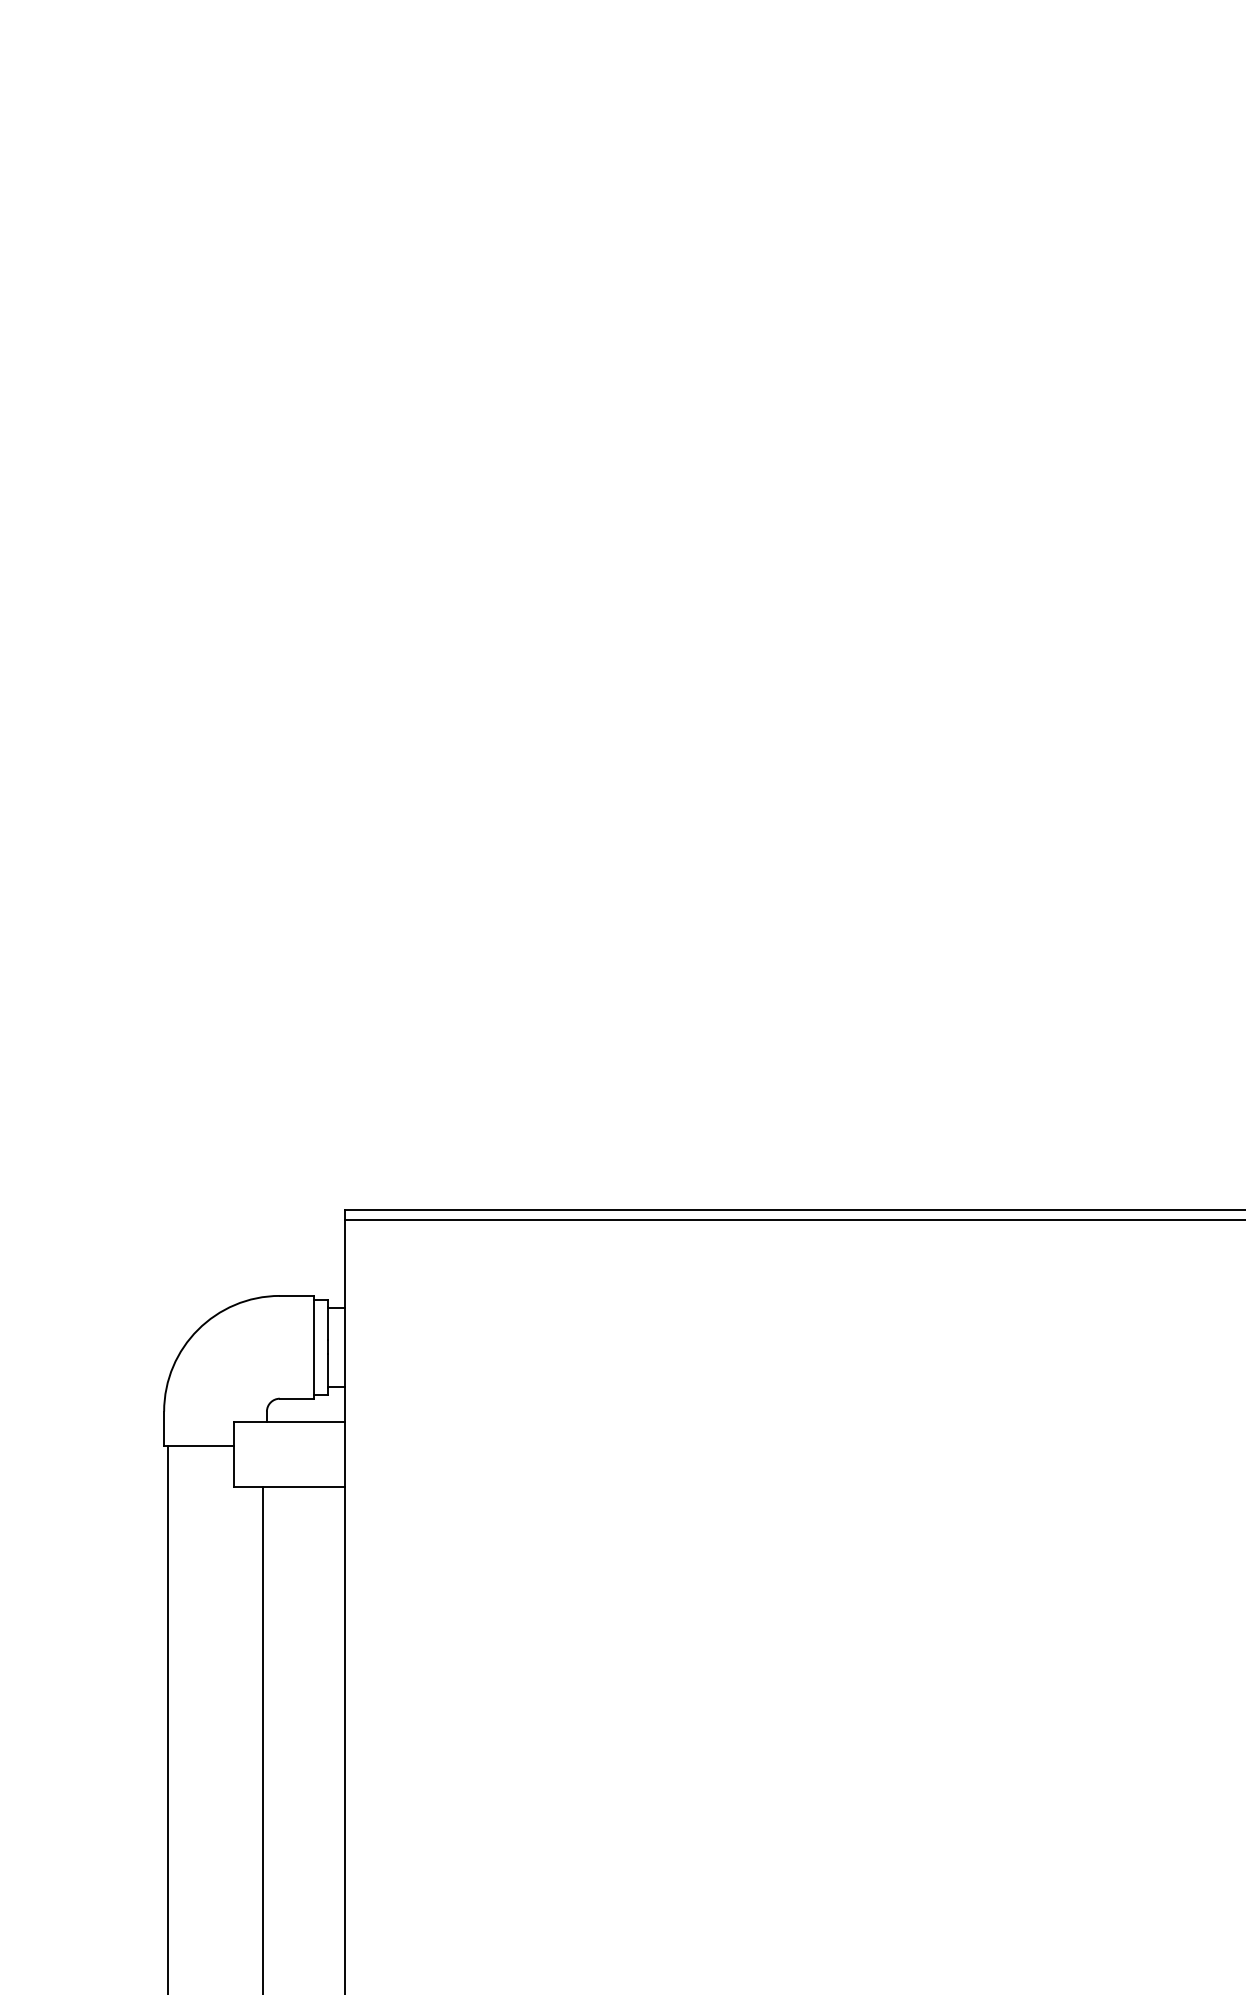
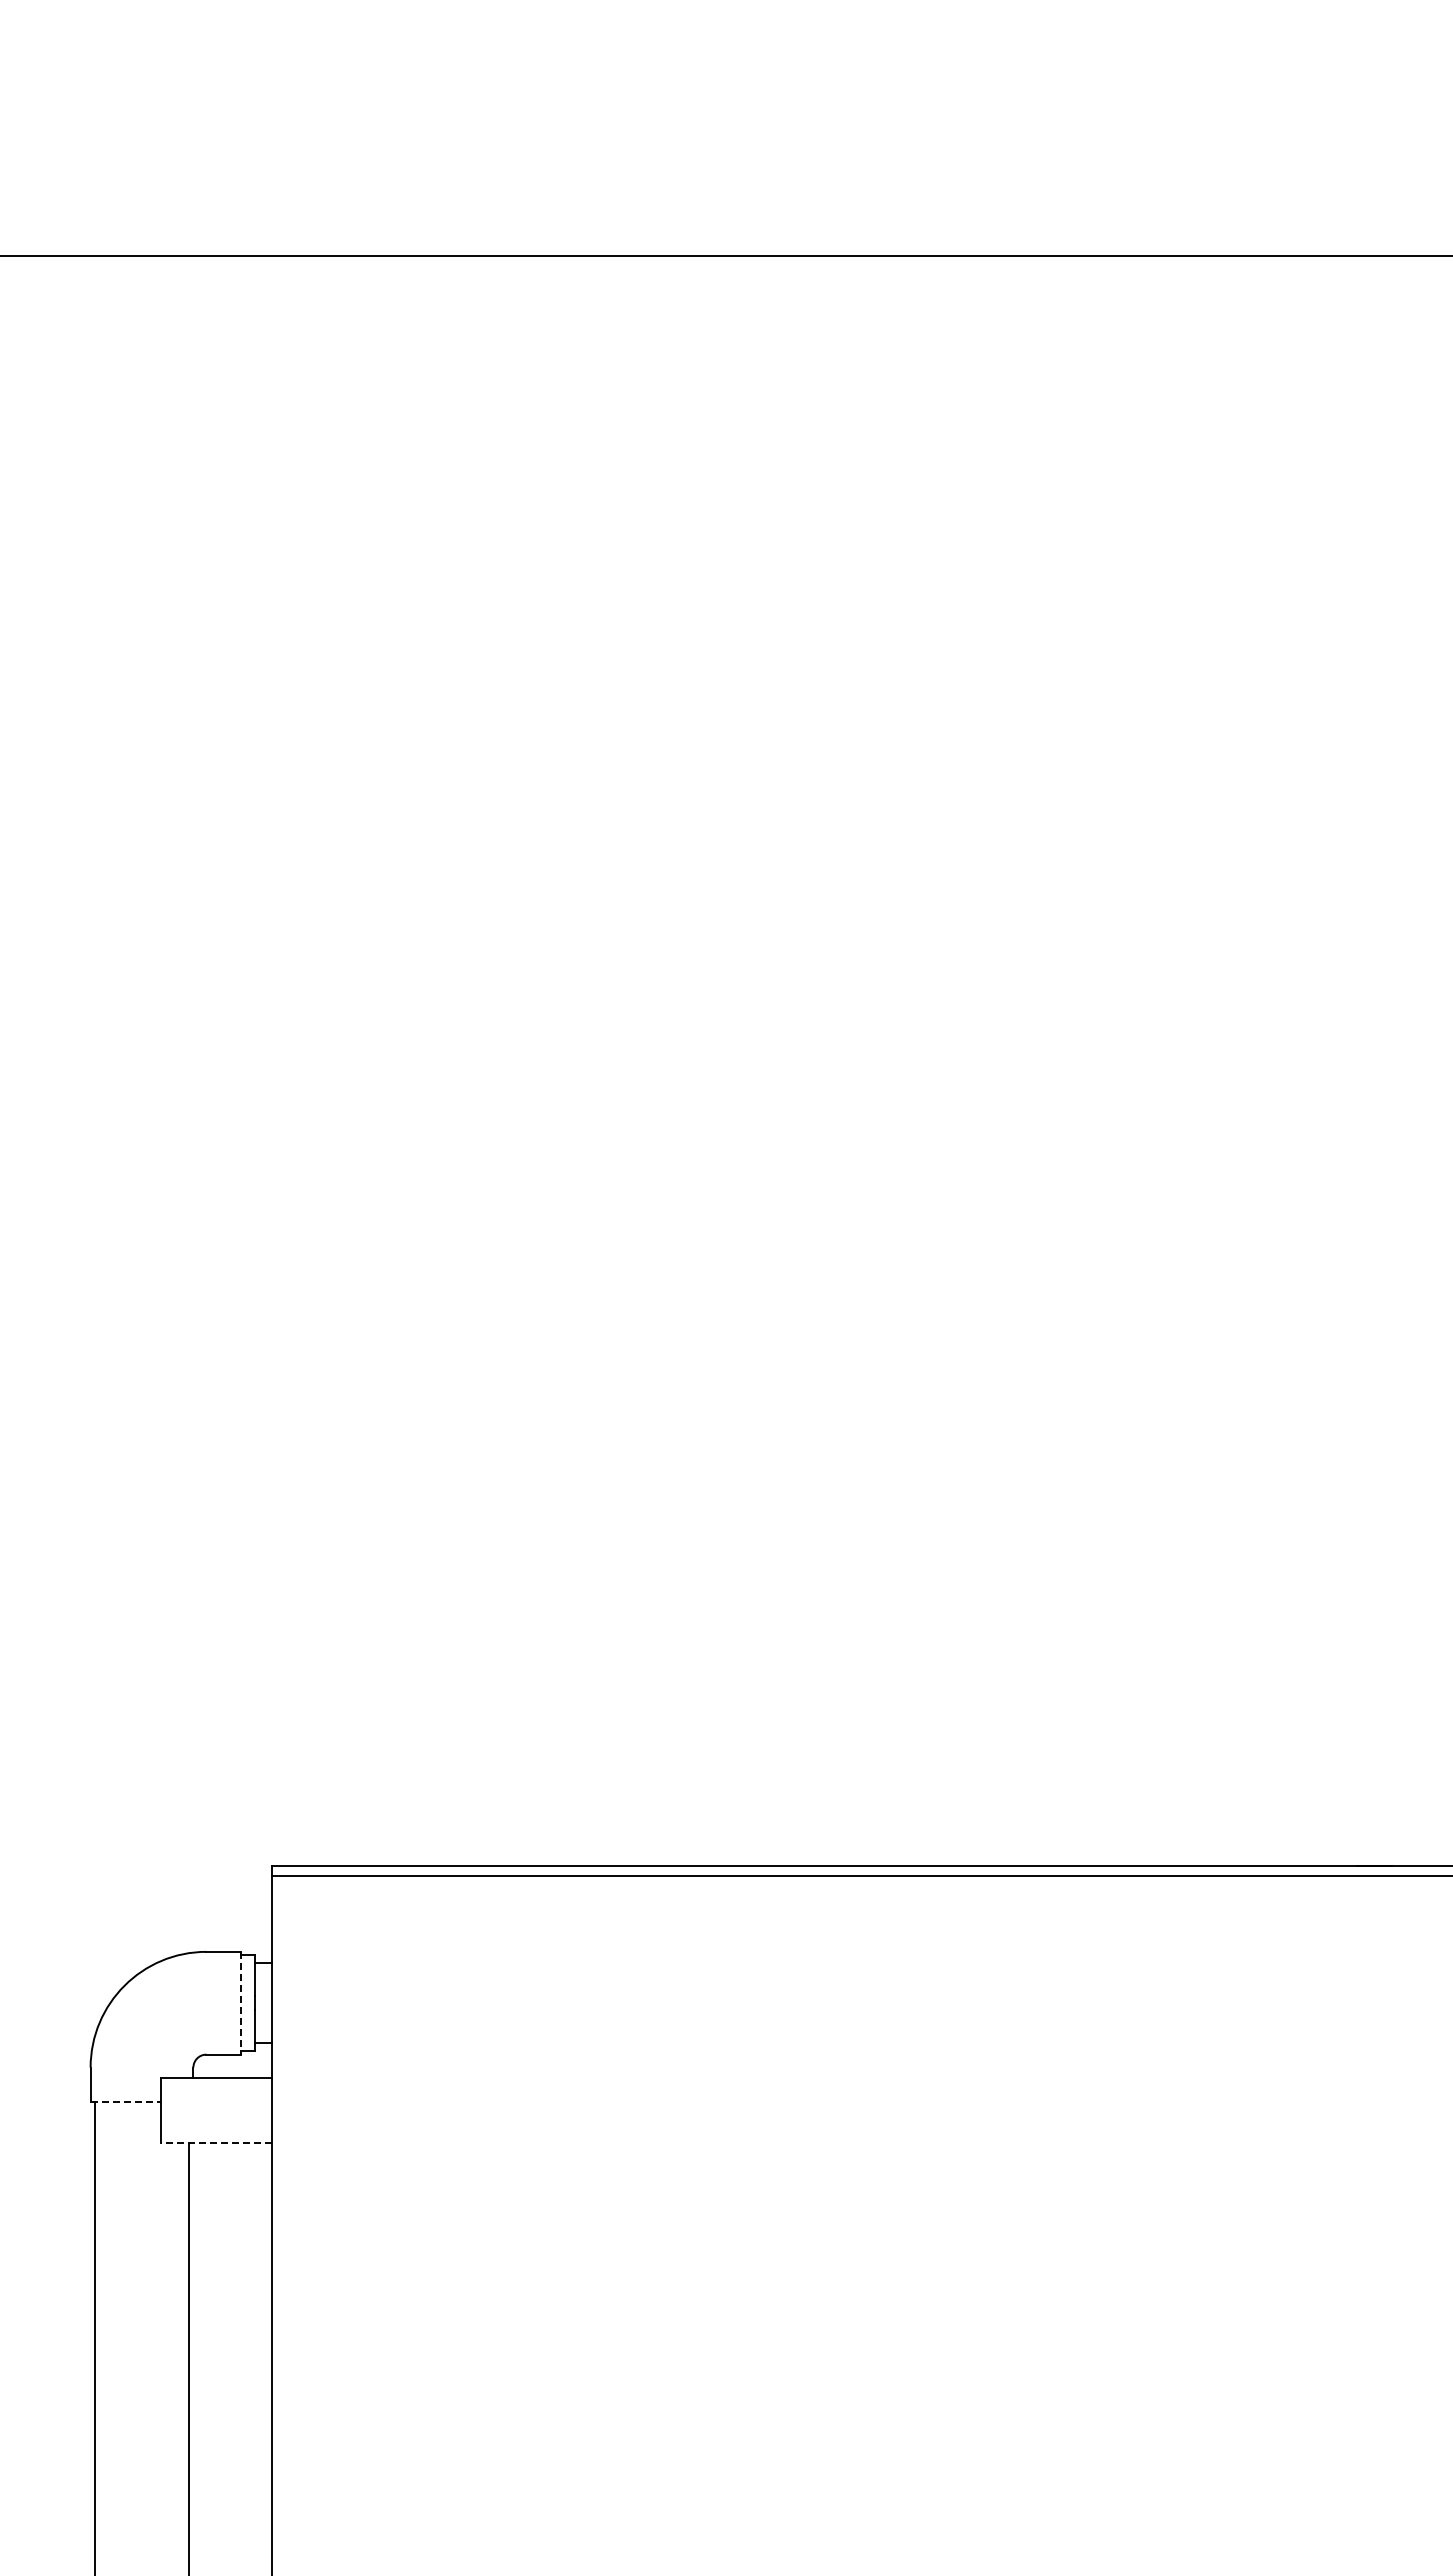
line: (314, 1347) -> (240, 2003), solid -> dashed
line: (199, 1446) -> (125, 2102), solid -> dashed
line: (290, 1486) -> (216, 2142), solid -> dashed

